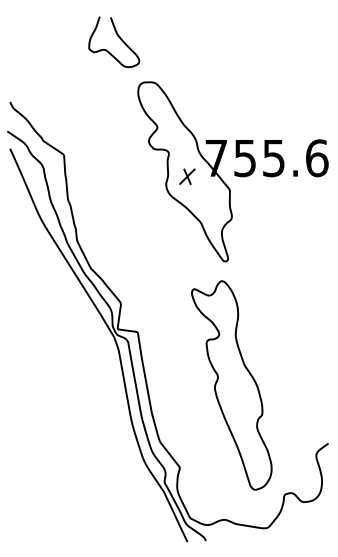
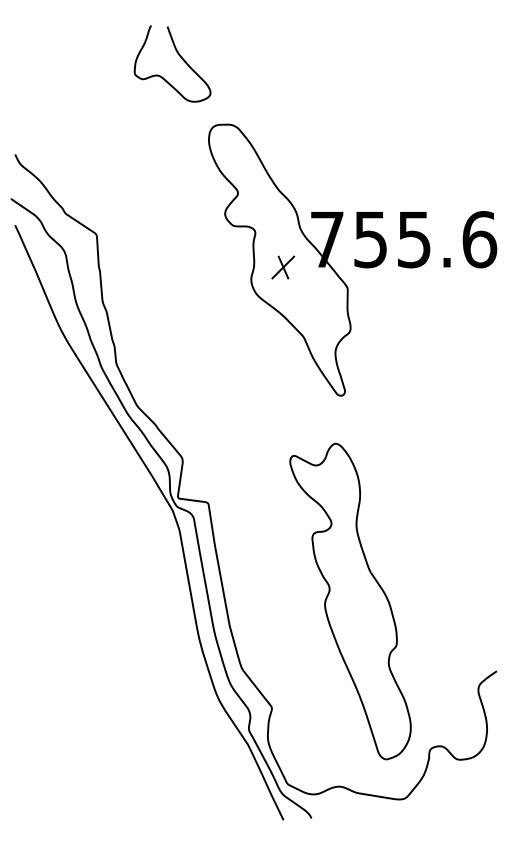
part: (231, 385) -> (350, 601), moved

